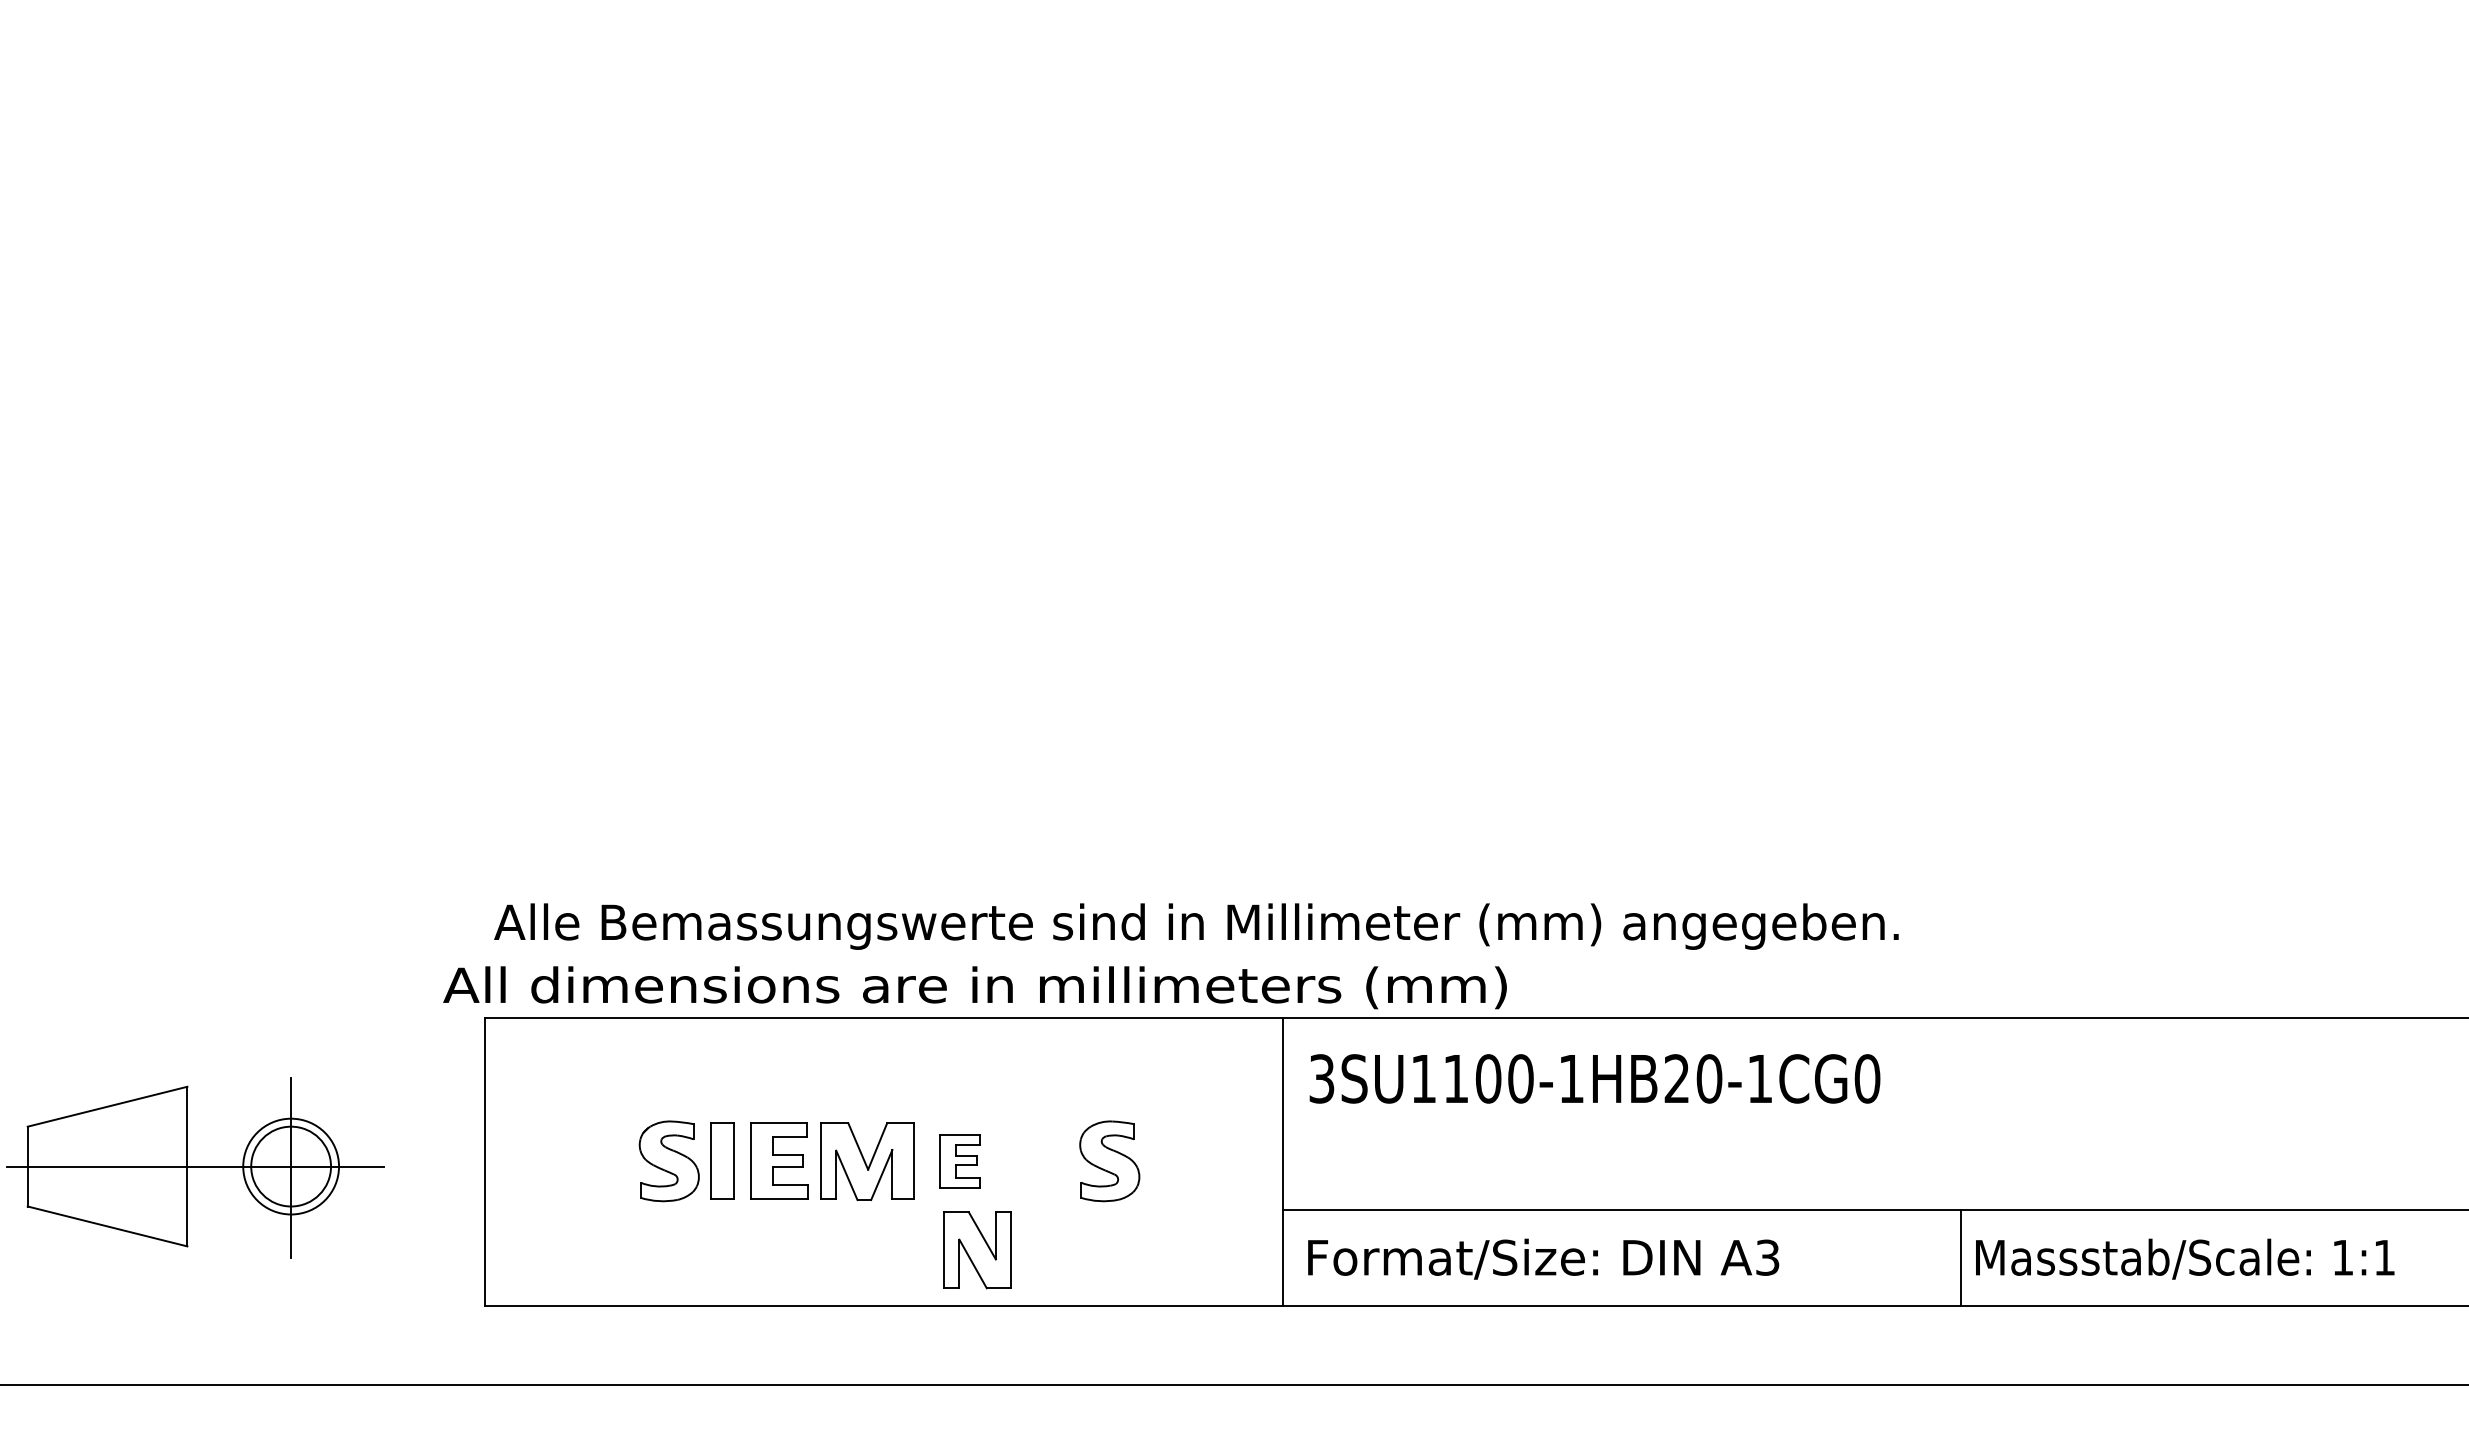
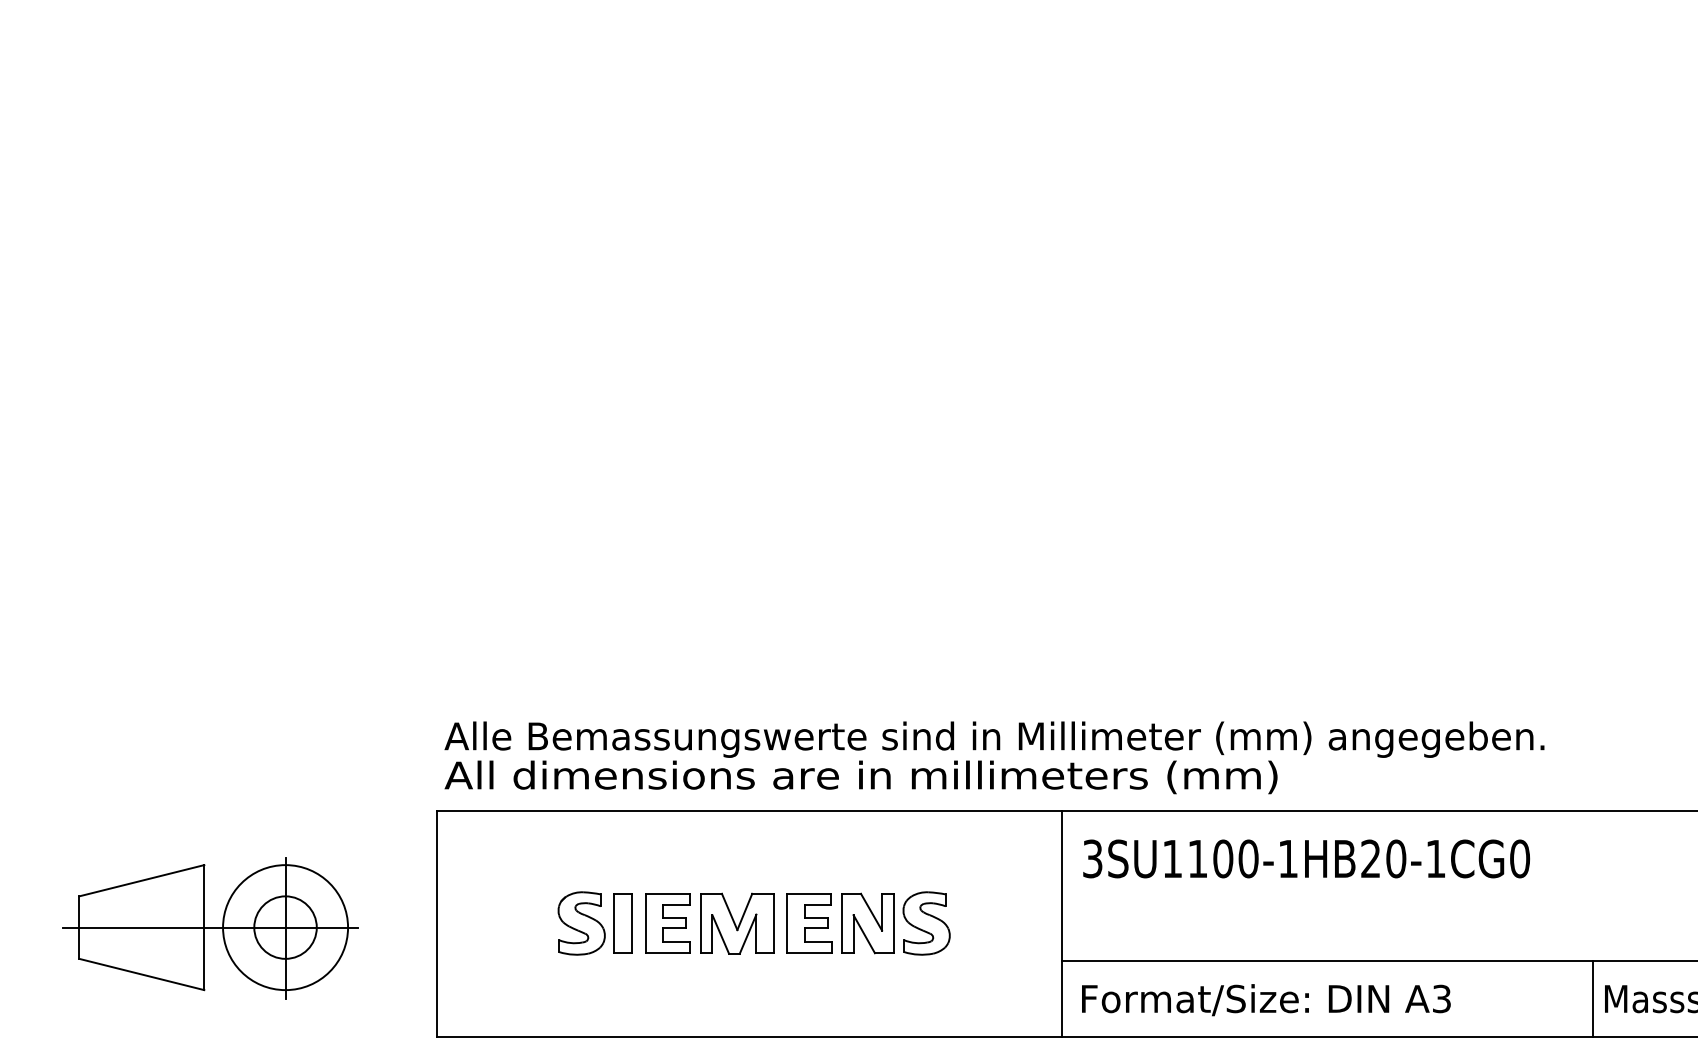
text: (974, 987) -> (860, 777), moved
part: (960, 1160) -> (809, 922), size x1.43
circle: (290, 1166) -> (285, 927), size x1.67
part: (977, 1250) -> (867, 923), moved

